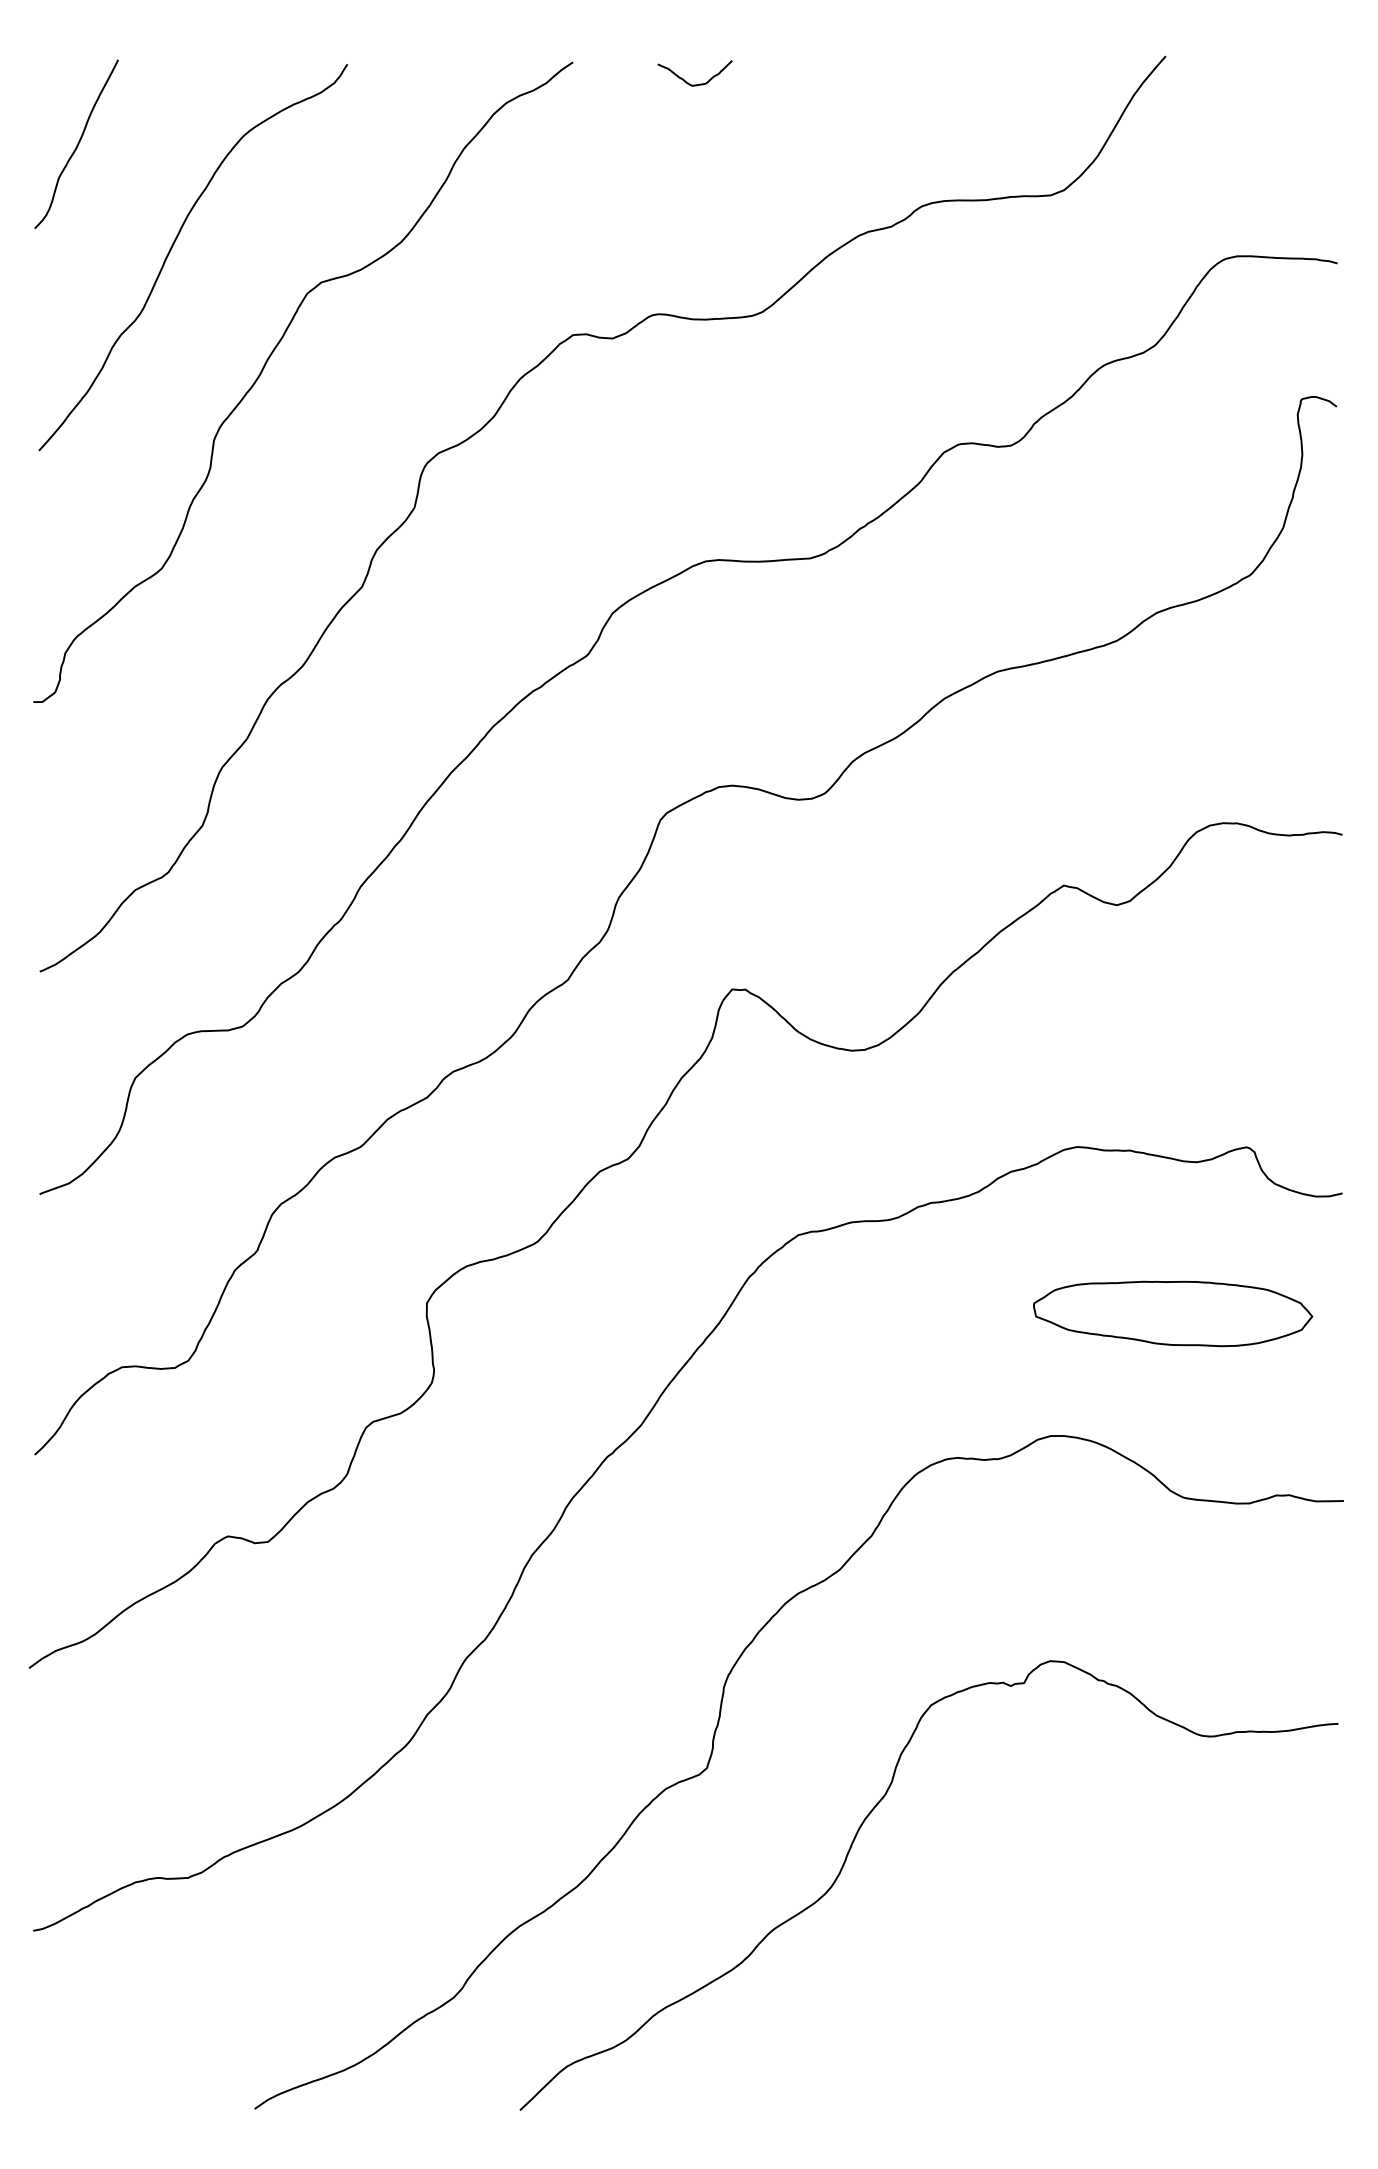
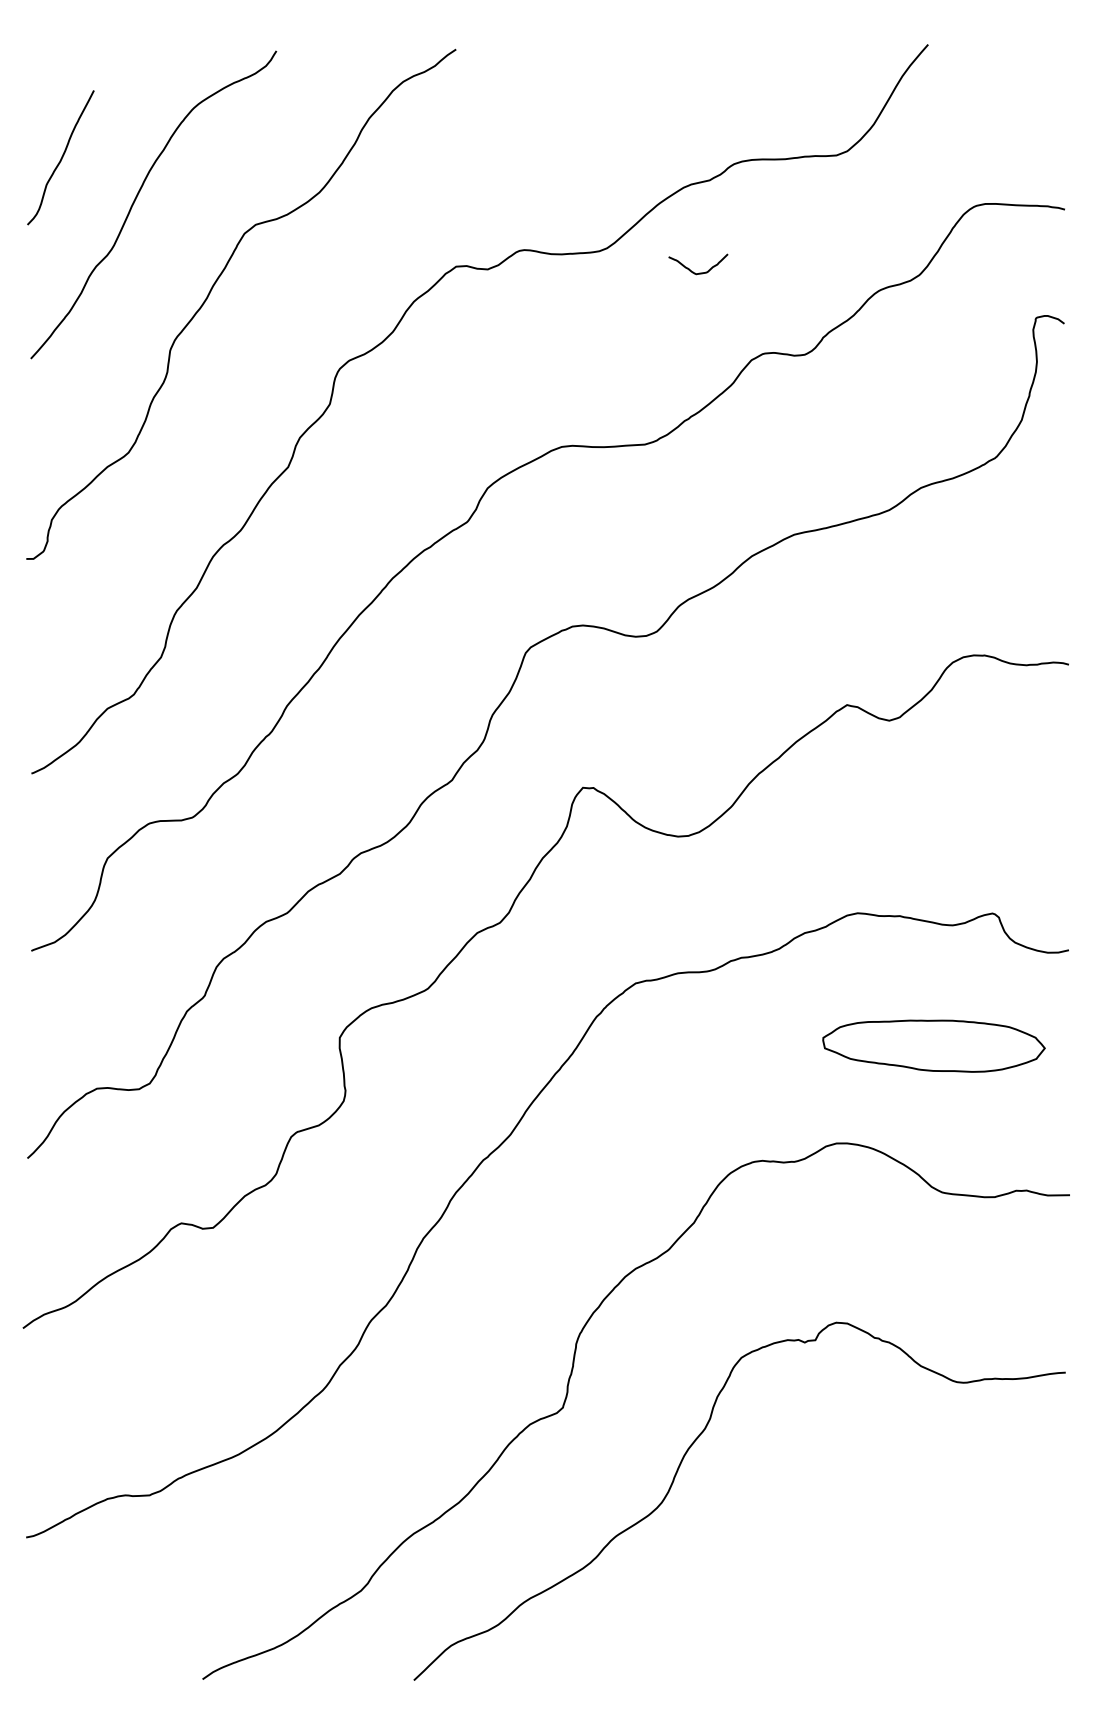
curve: (696, 83) -> (699, 272), moved
curve: (77, 143) -> (61, 157), moved

